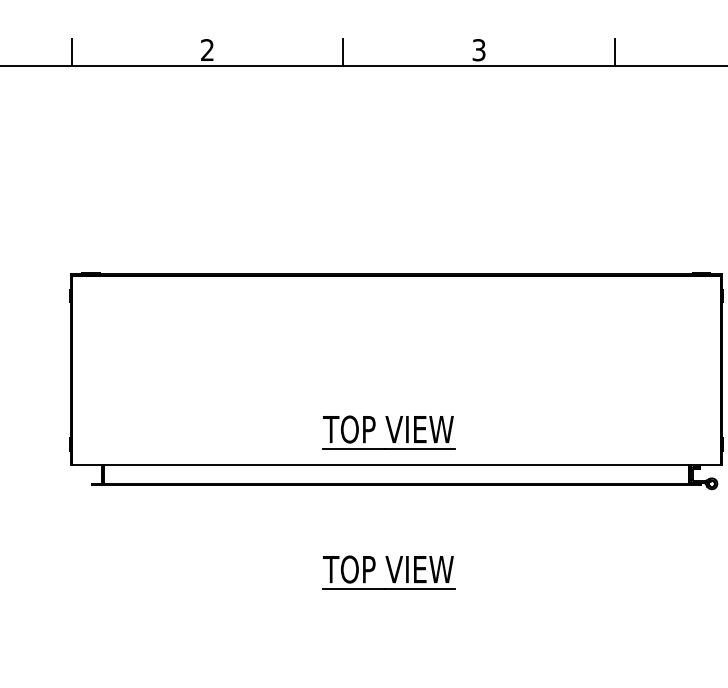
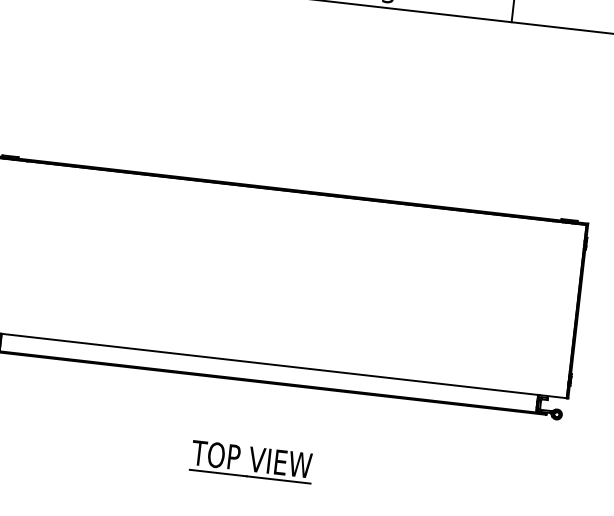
part: (388, 432) -> (266, 333), removed

